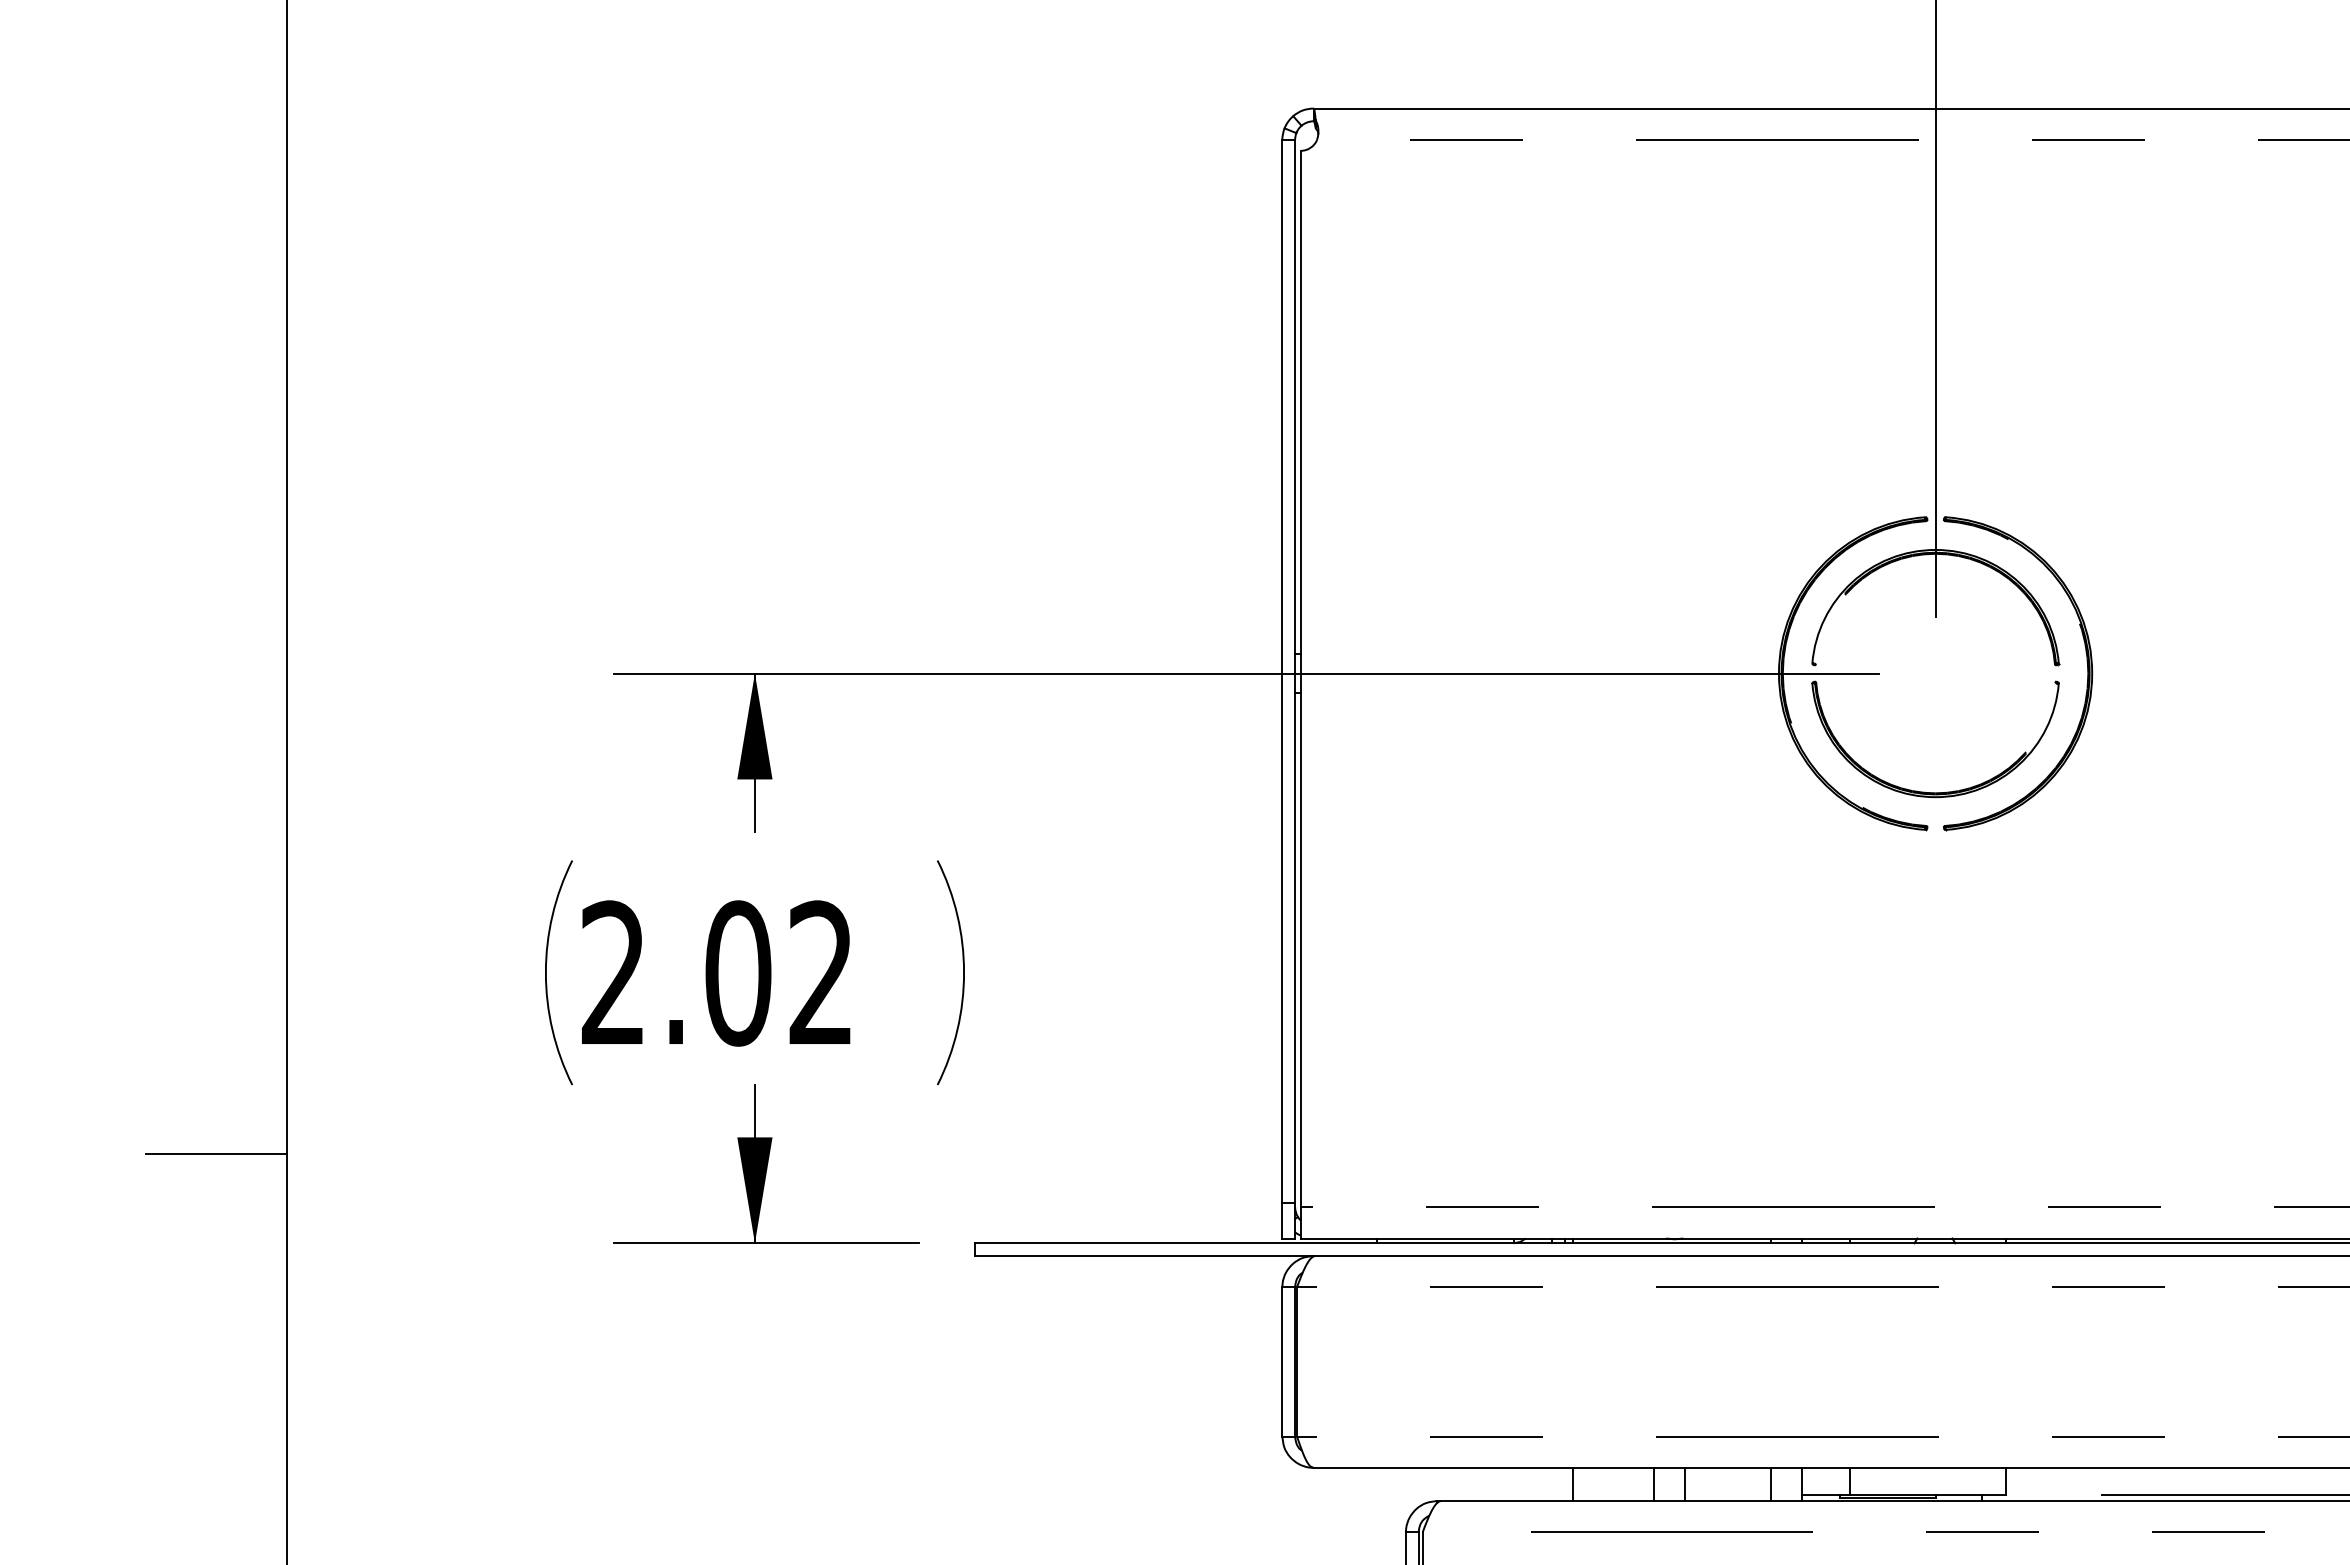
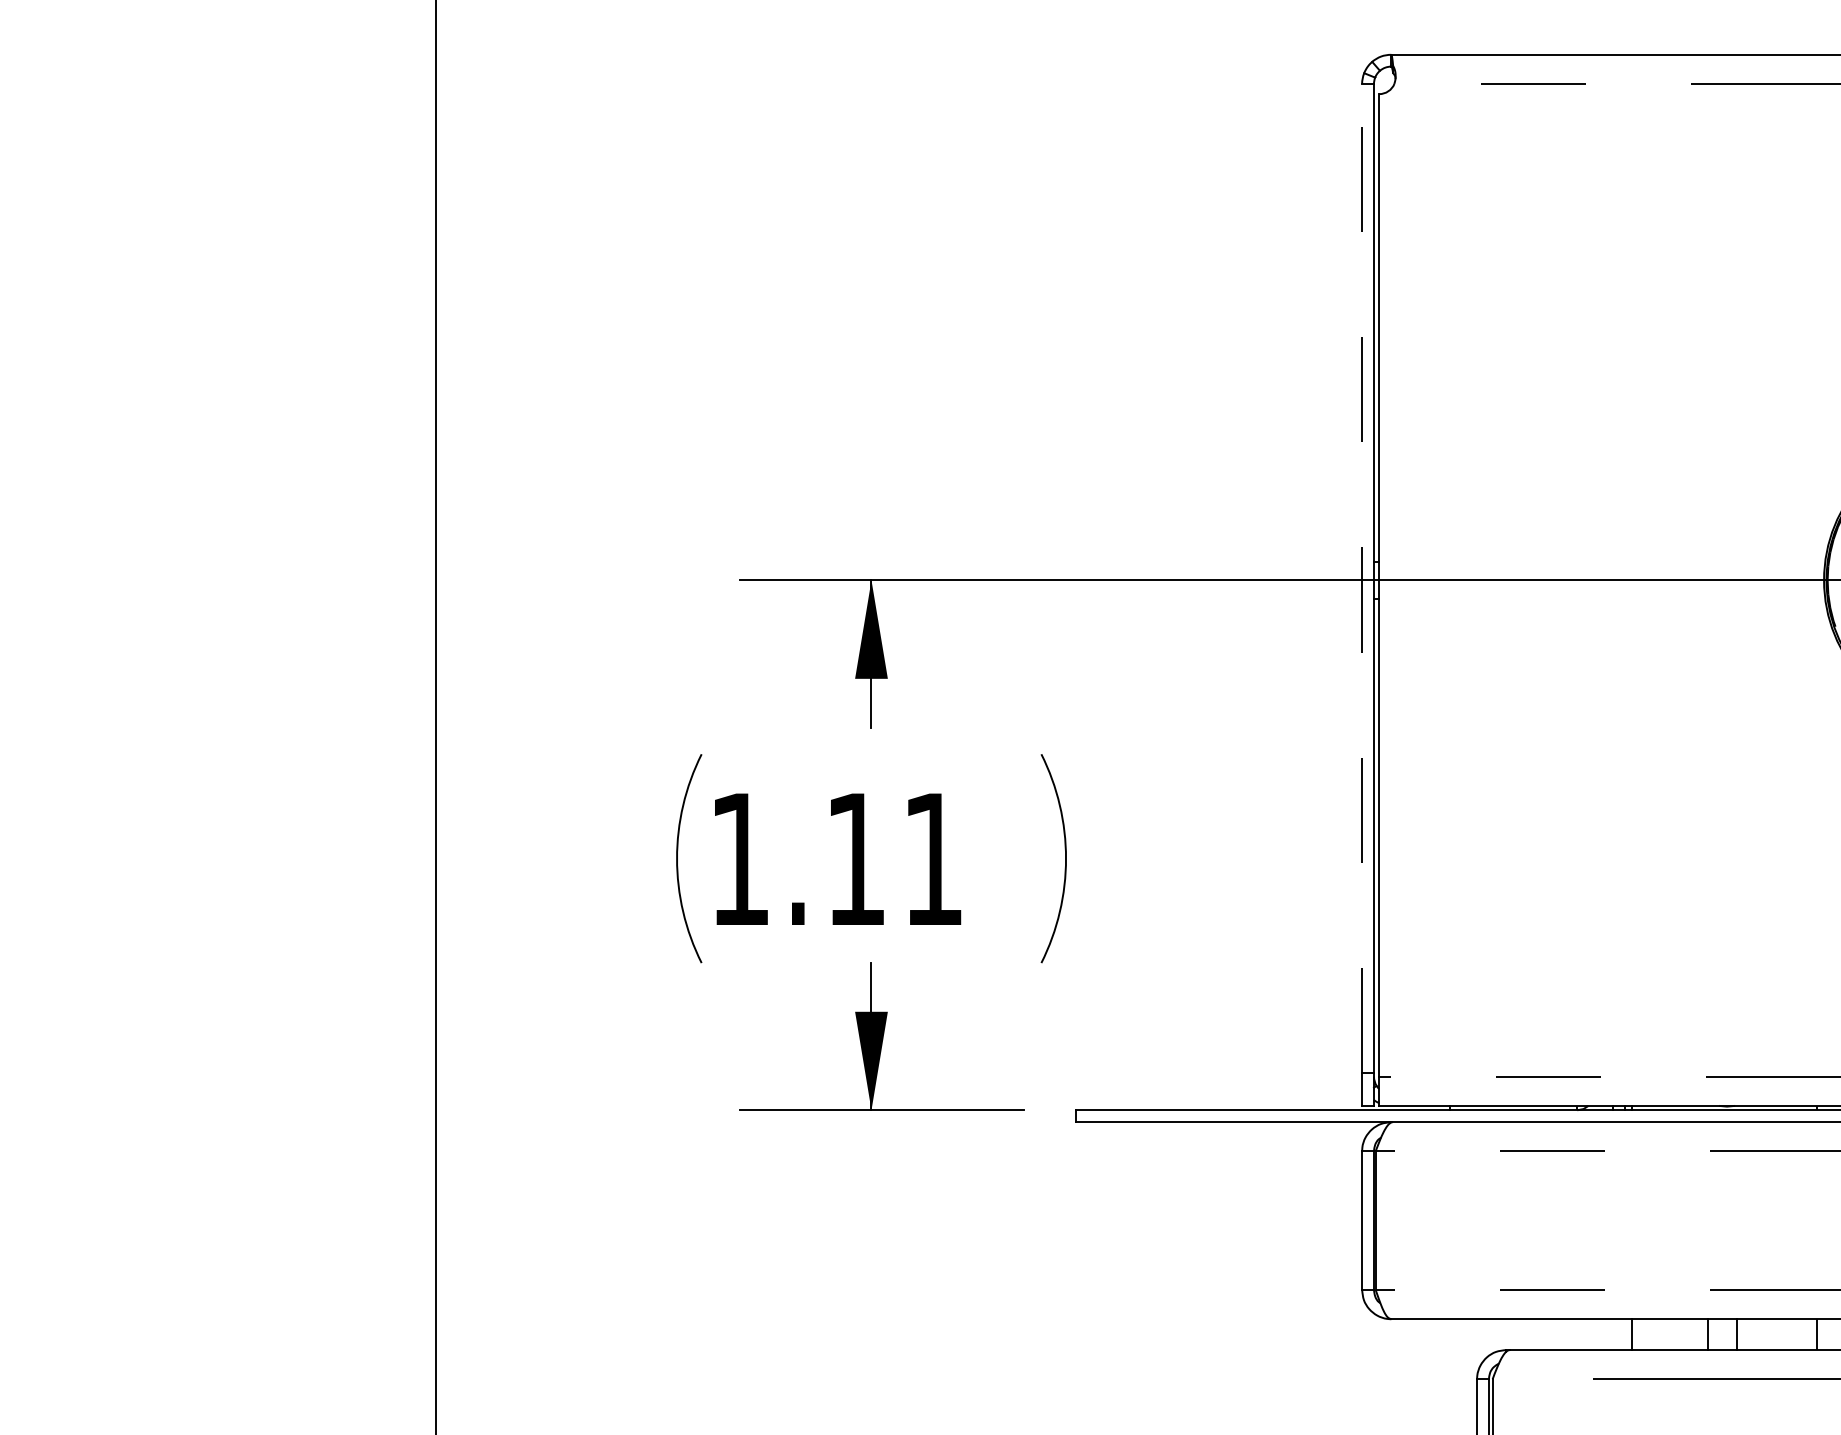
line: (1282, 671) -> (1362, 578), solid -> dashed
text: (716, 973) -> (835, 859), 2.02 -> 1.11
line: (216, 1154) -> (370, 1027), removed

